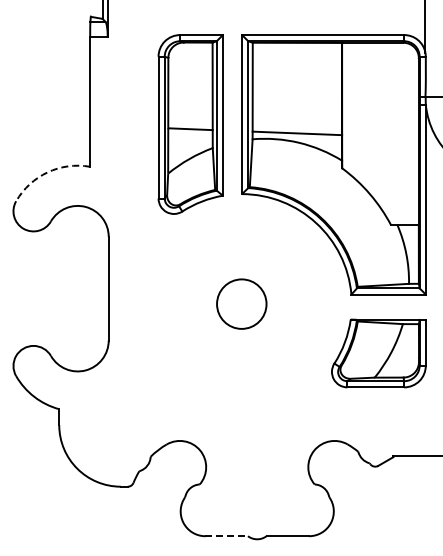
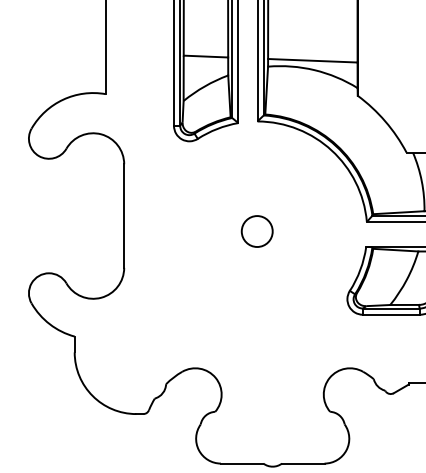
arc: (47, 172) -> (62, 99), dashed -> solid
circle: (241, 303) -> (256, 230), size x0.62
line: (227, 536) -> (242, 463), dashed -> solid

